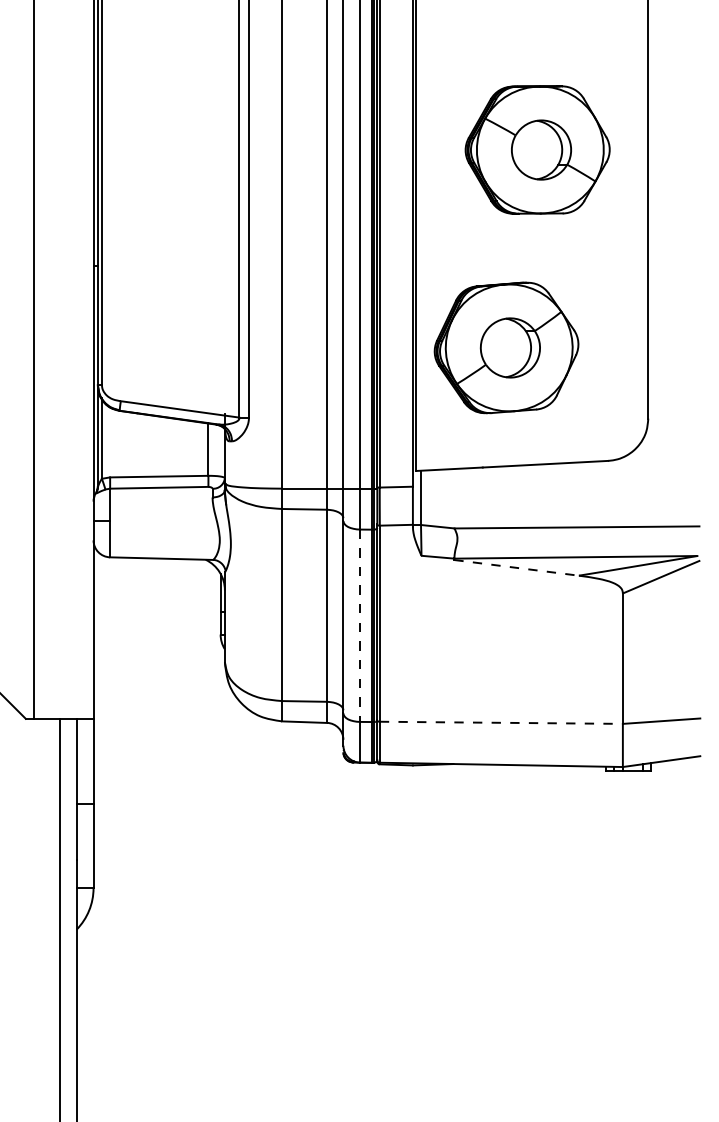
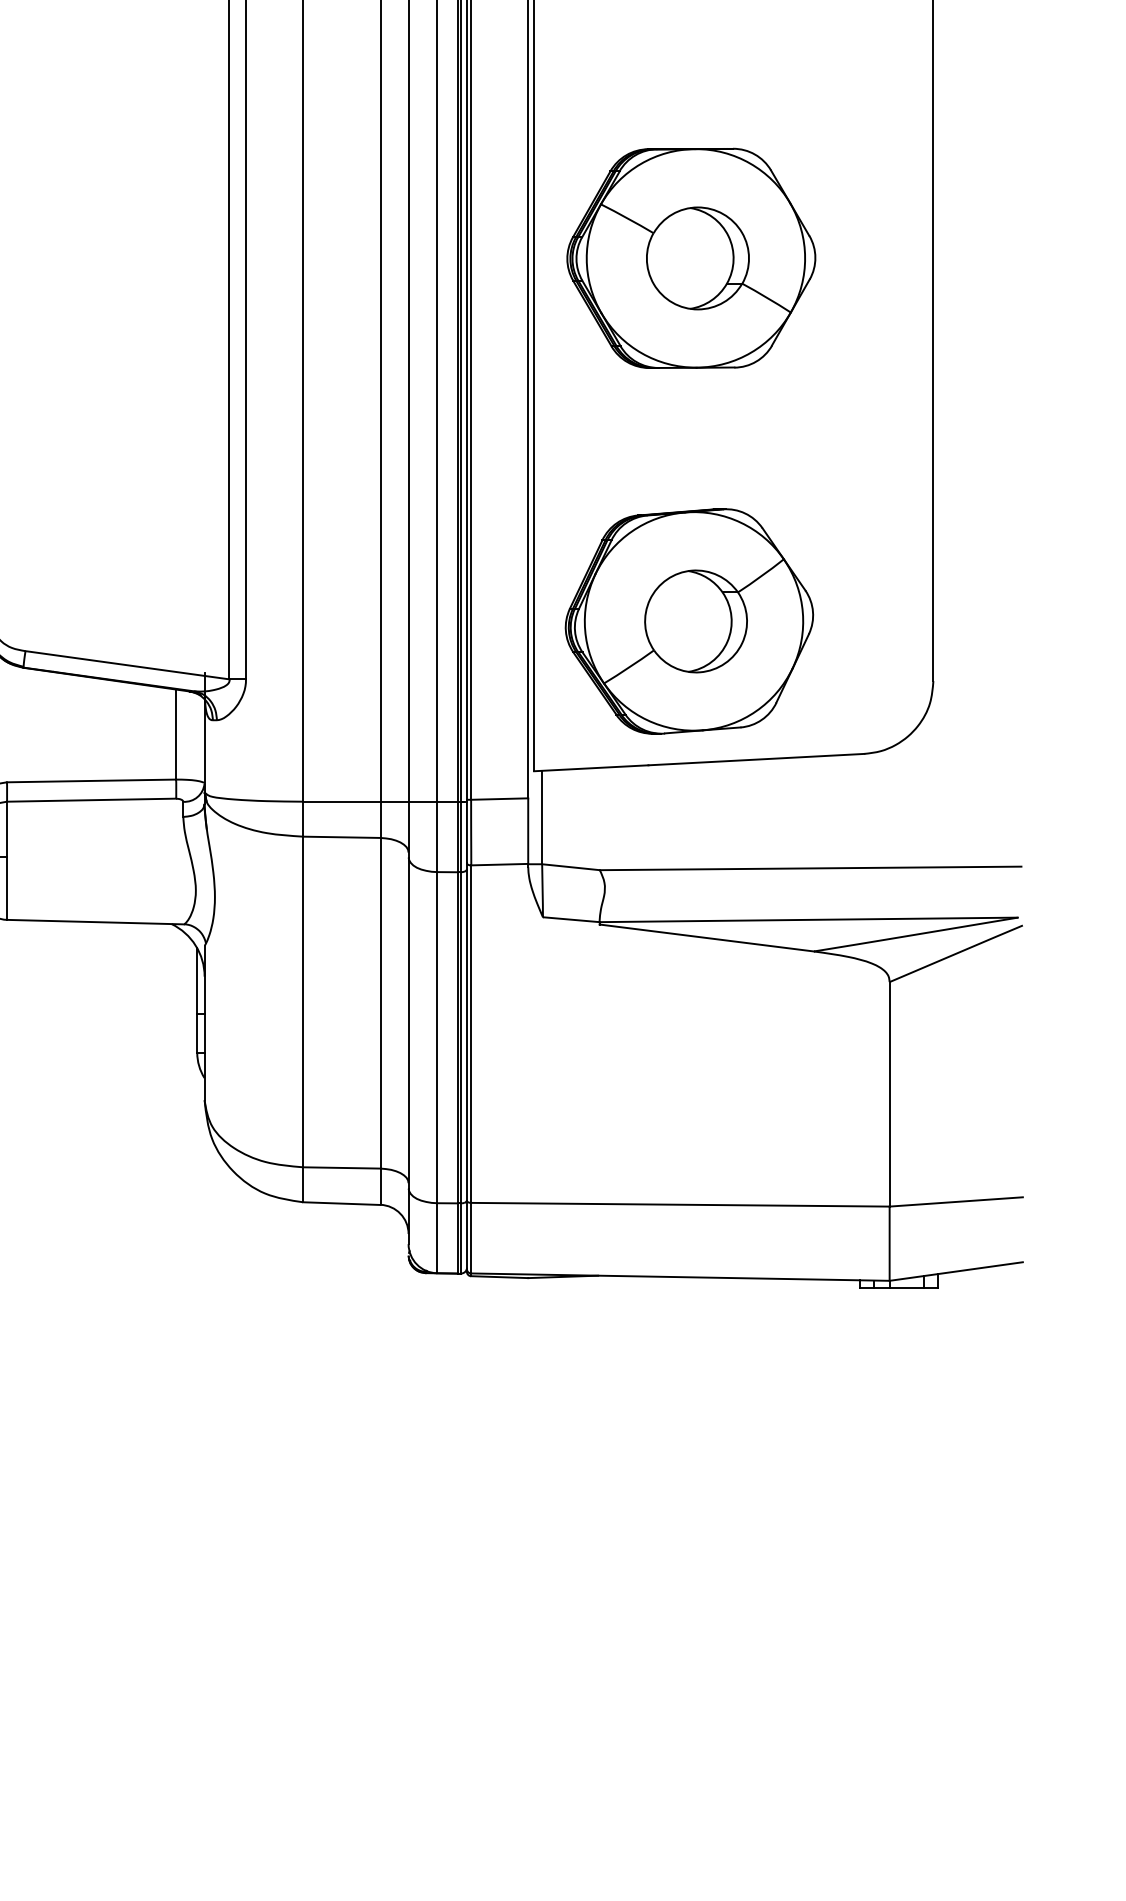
part: (537, 149) -> (691, 257), moved
part: (506, 347) -> (689, 620), moved
line: (516, 567) -> (706, 937), dashed -> solid
line: (360, 626) -> (438, 1038), dashed -> solid
line: (501, 722) -> (680, 1204), dashed -> solid

